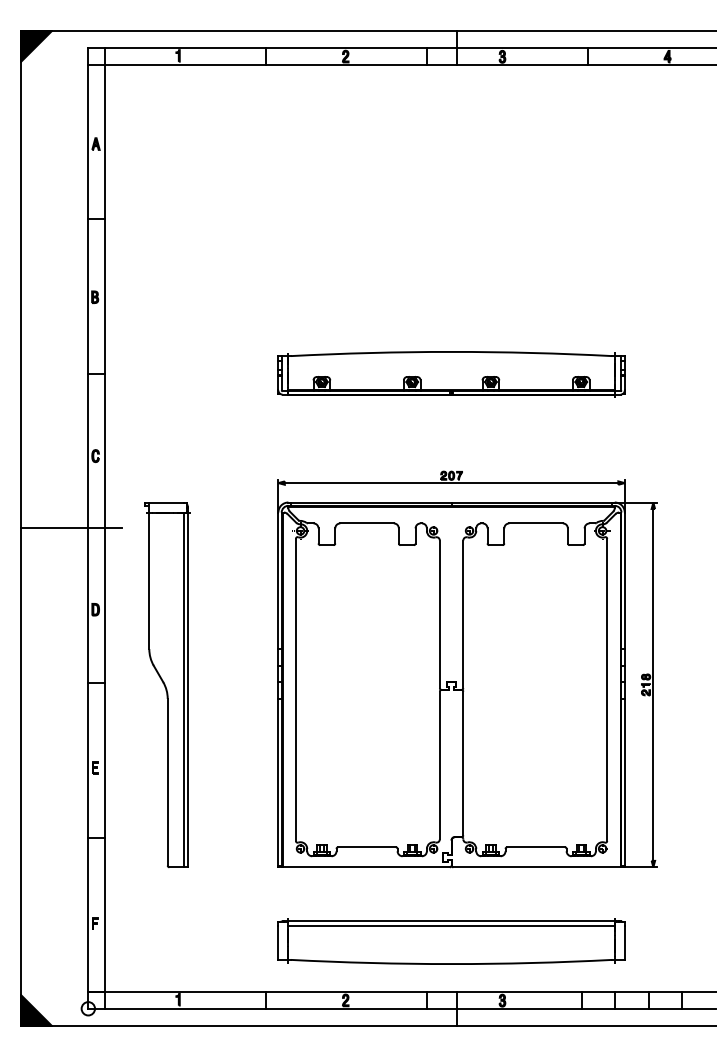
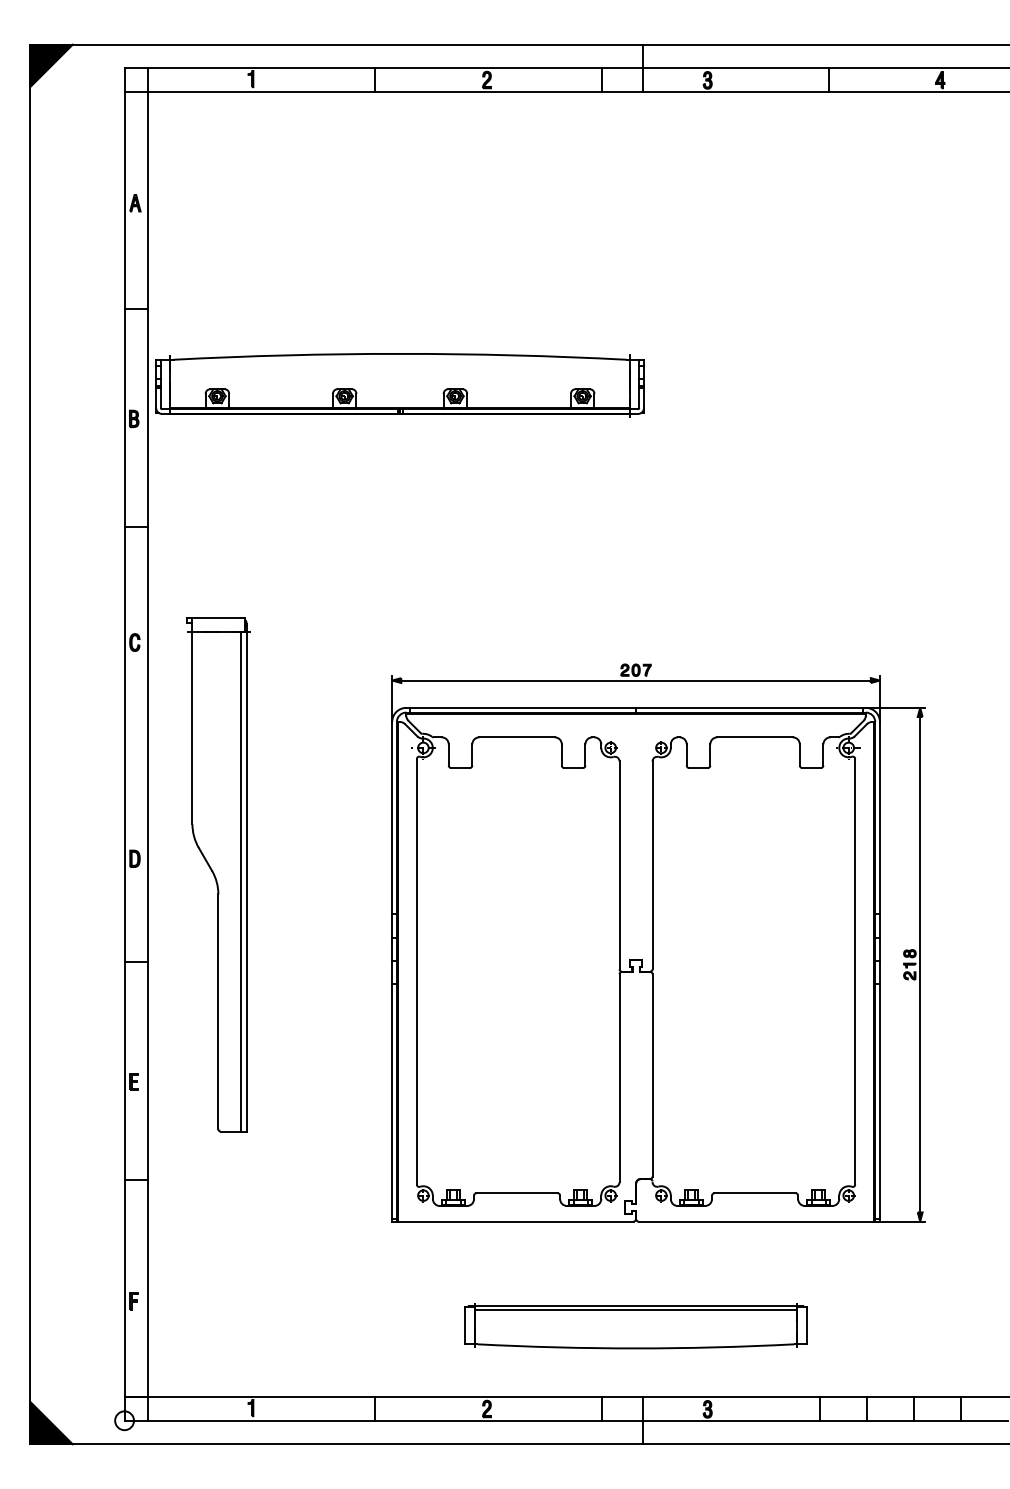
part: (451, 374) -> (399, 385), moved
line: (71, 528) -> (100, 744), removed
part: (167, 684) -> (218, 874), moved
part: (451, 941) -> (635, 1326), size x0.7

